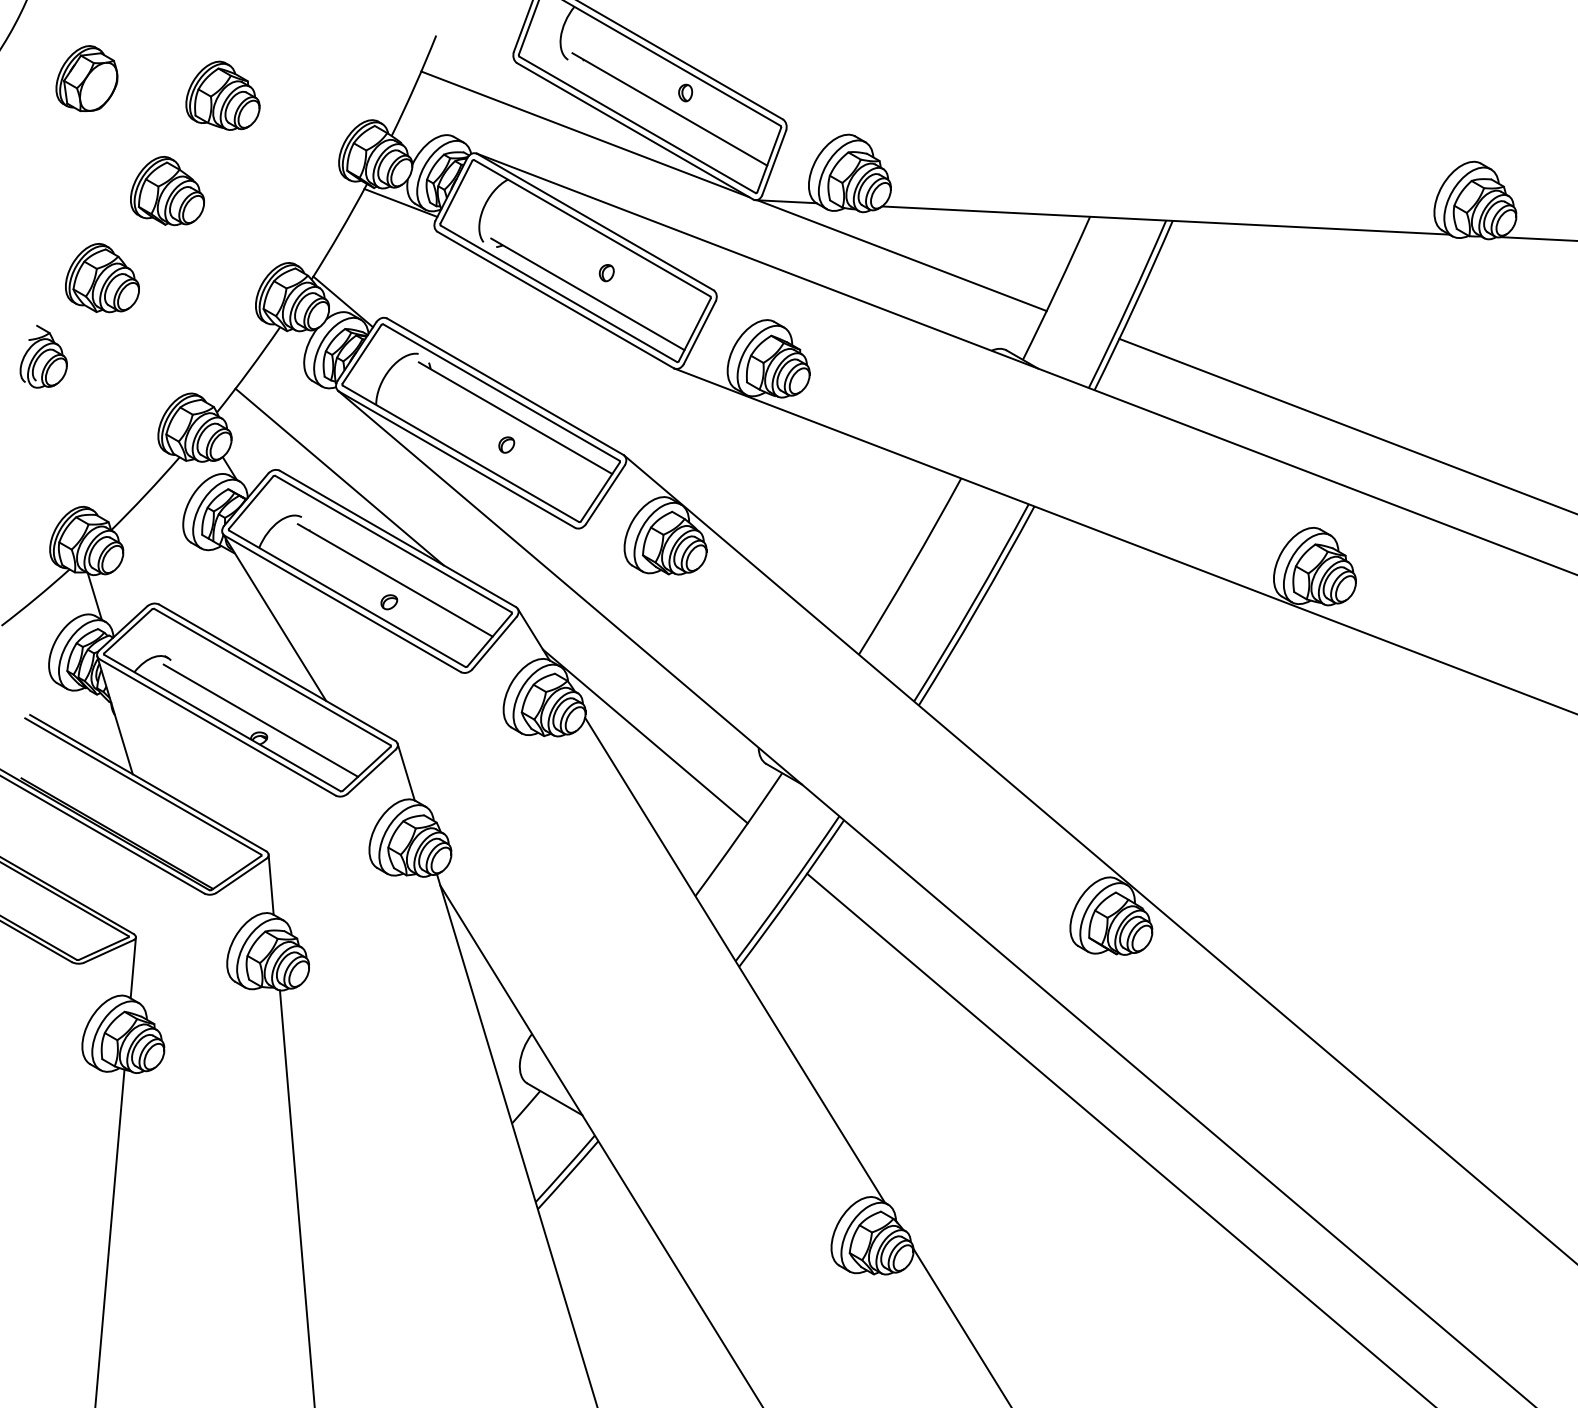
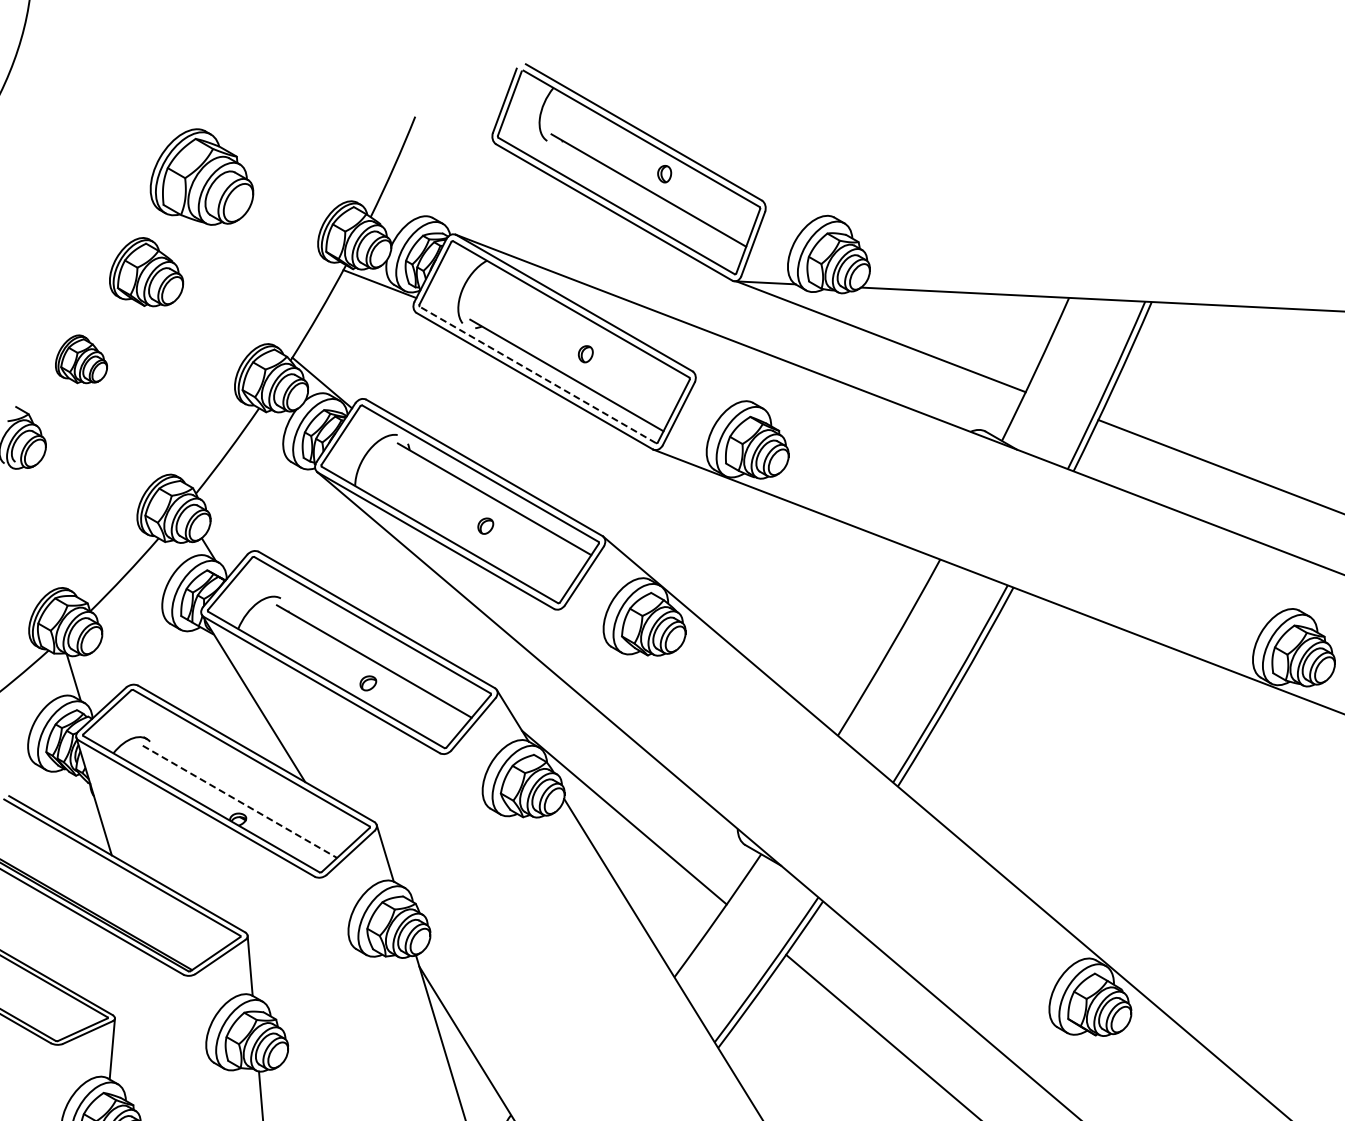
part: (86, 78) -> (65, 159), removed
part: (222, 95) -> (201, 176), size x1.4
line: (585, 134) -> (564, 215), removed
part: (102, 278) -> (81, 359), size x0.7
line: (558, 293) -> (537, 374), solid -> dashed
line: (339, 476) -> (318, 557), removed
line: (261, 720) -> (240, 801), solid -> dashed

